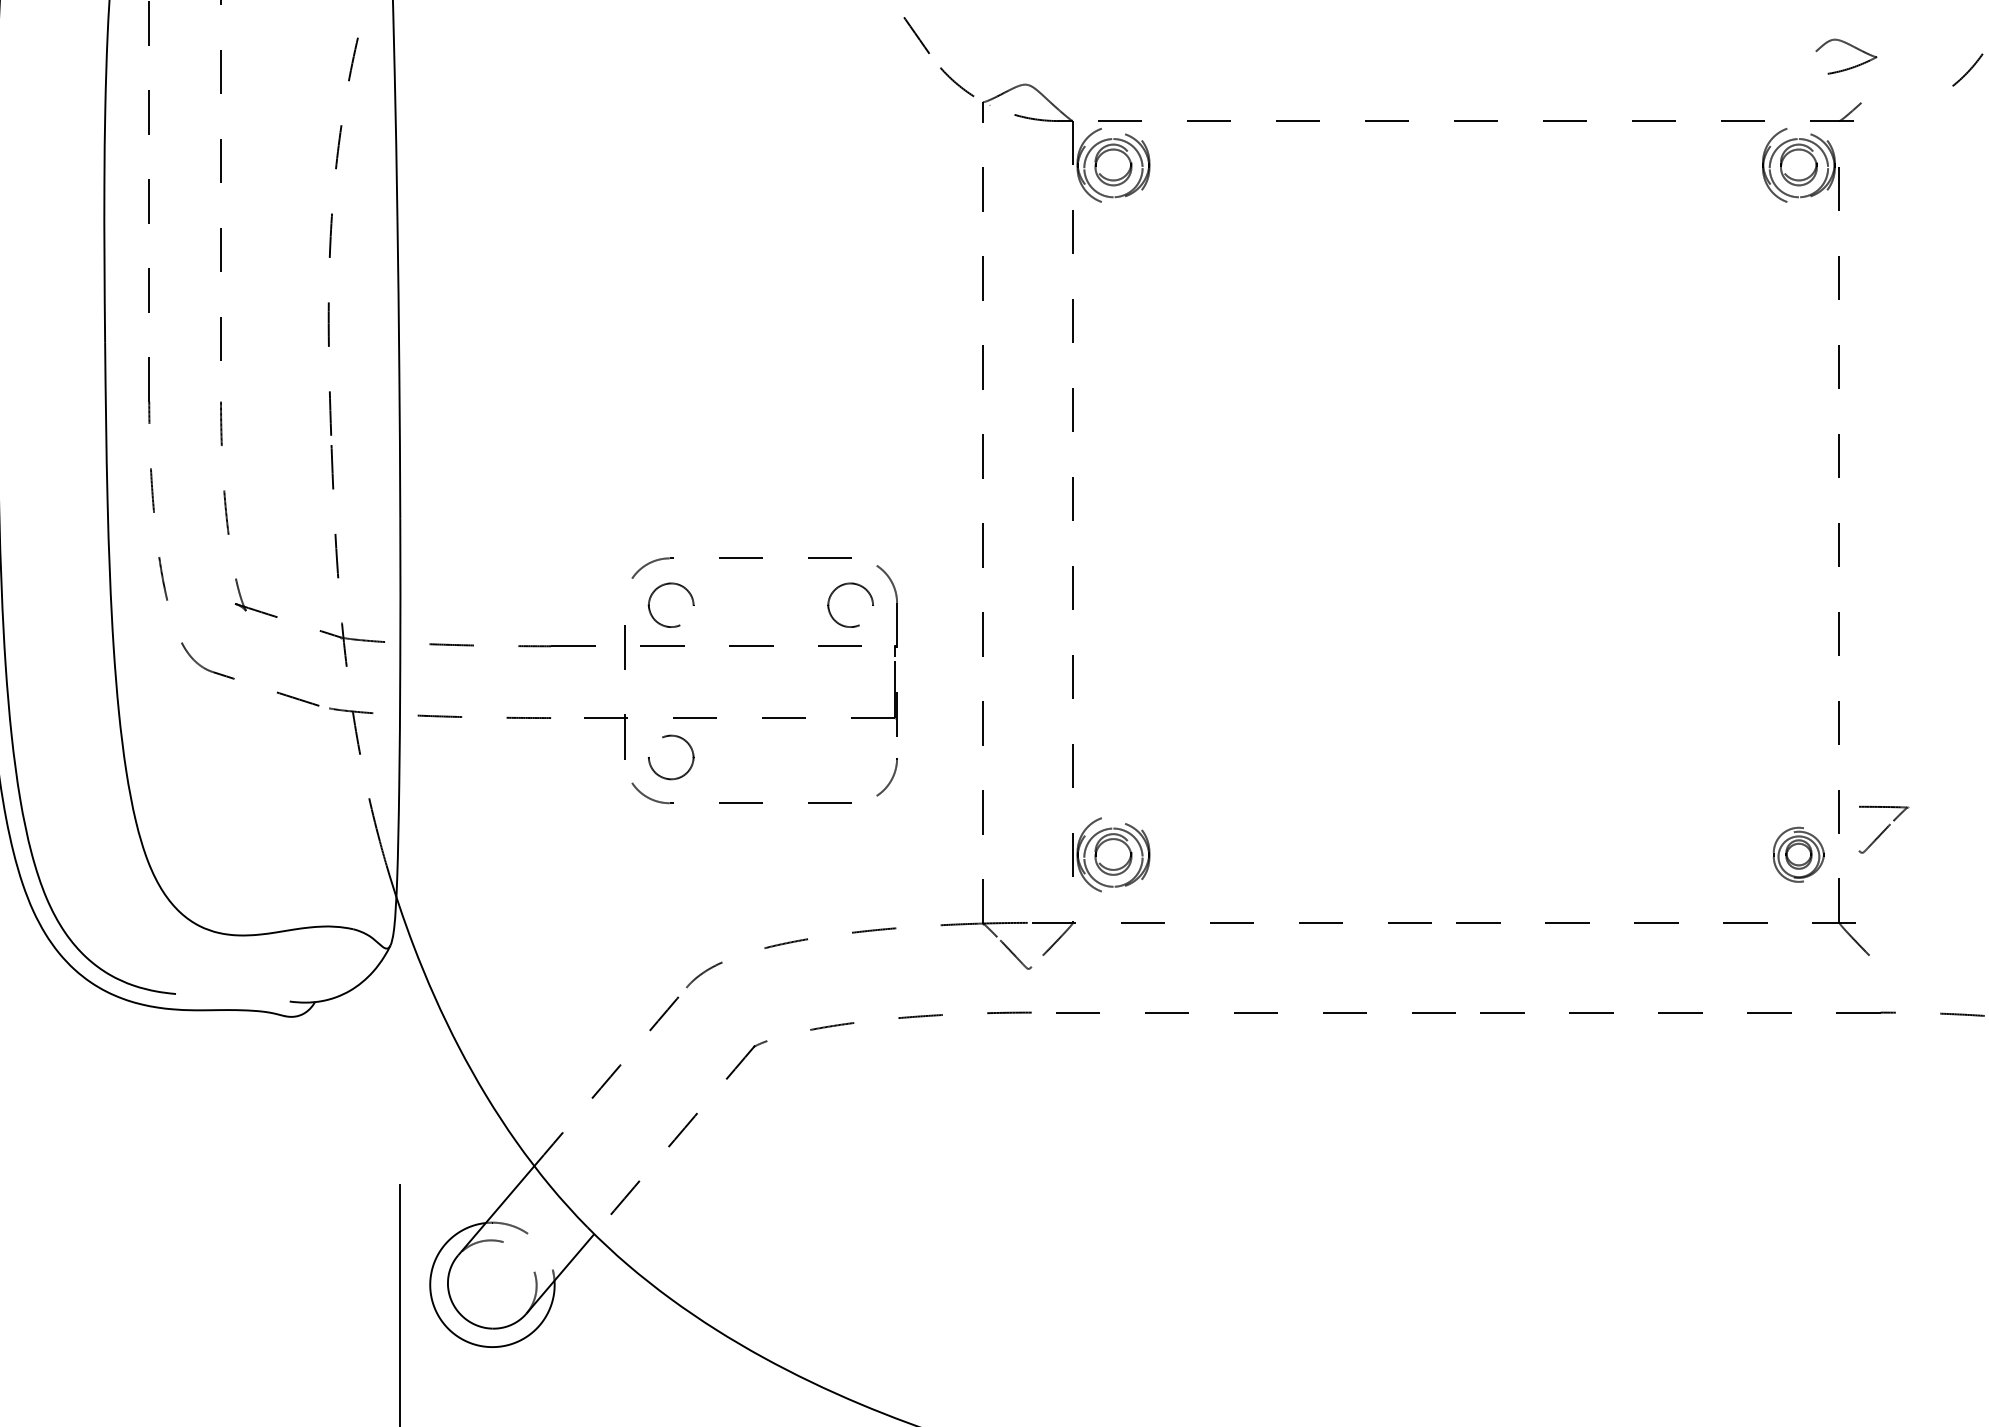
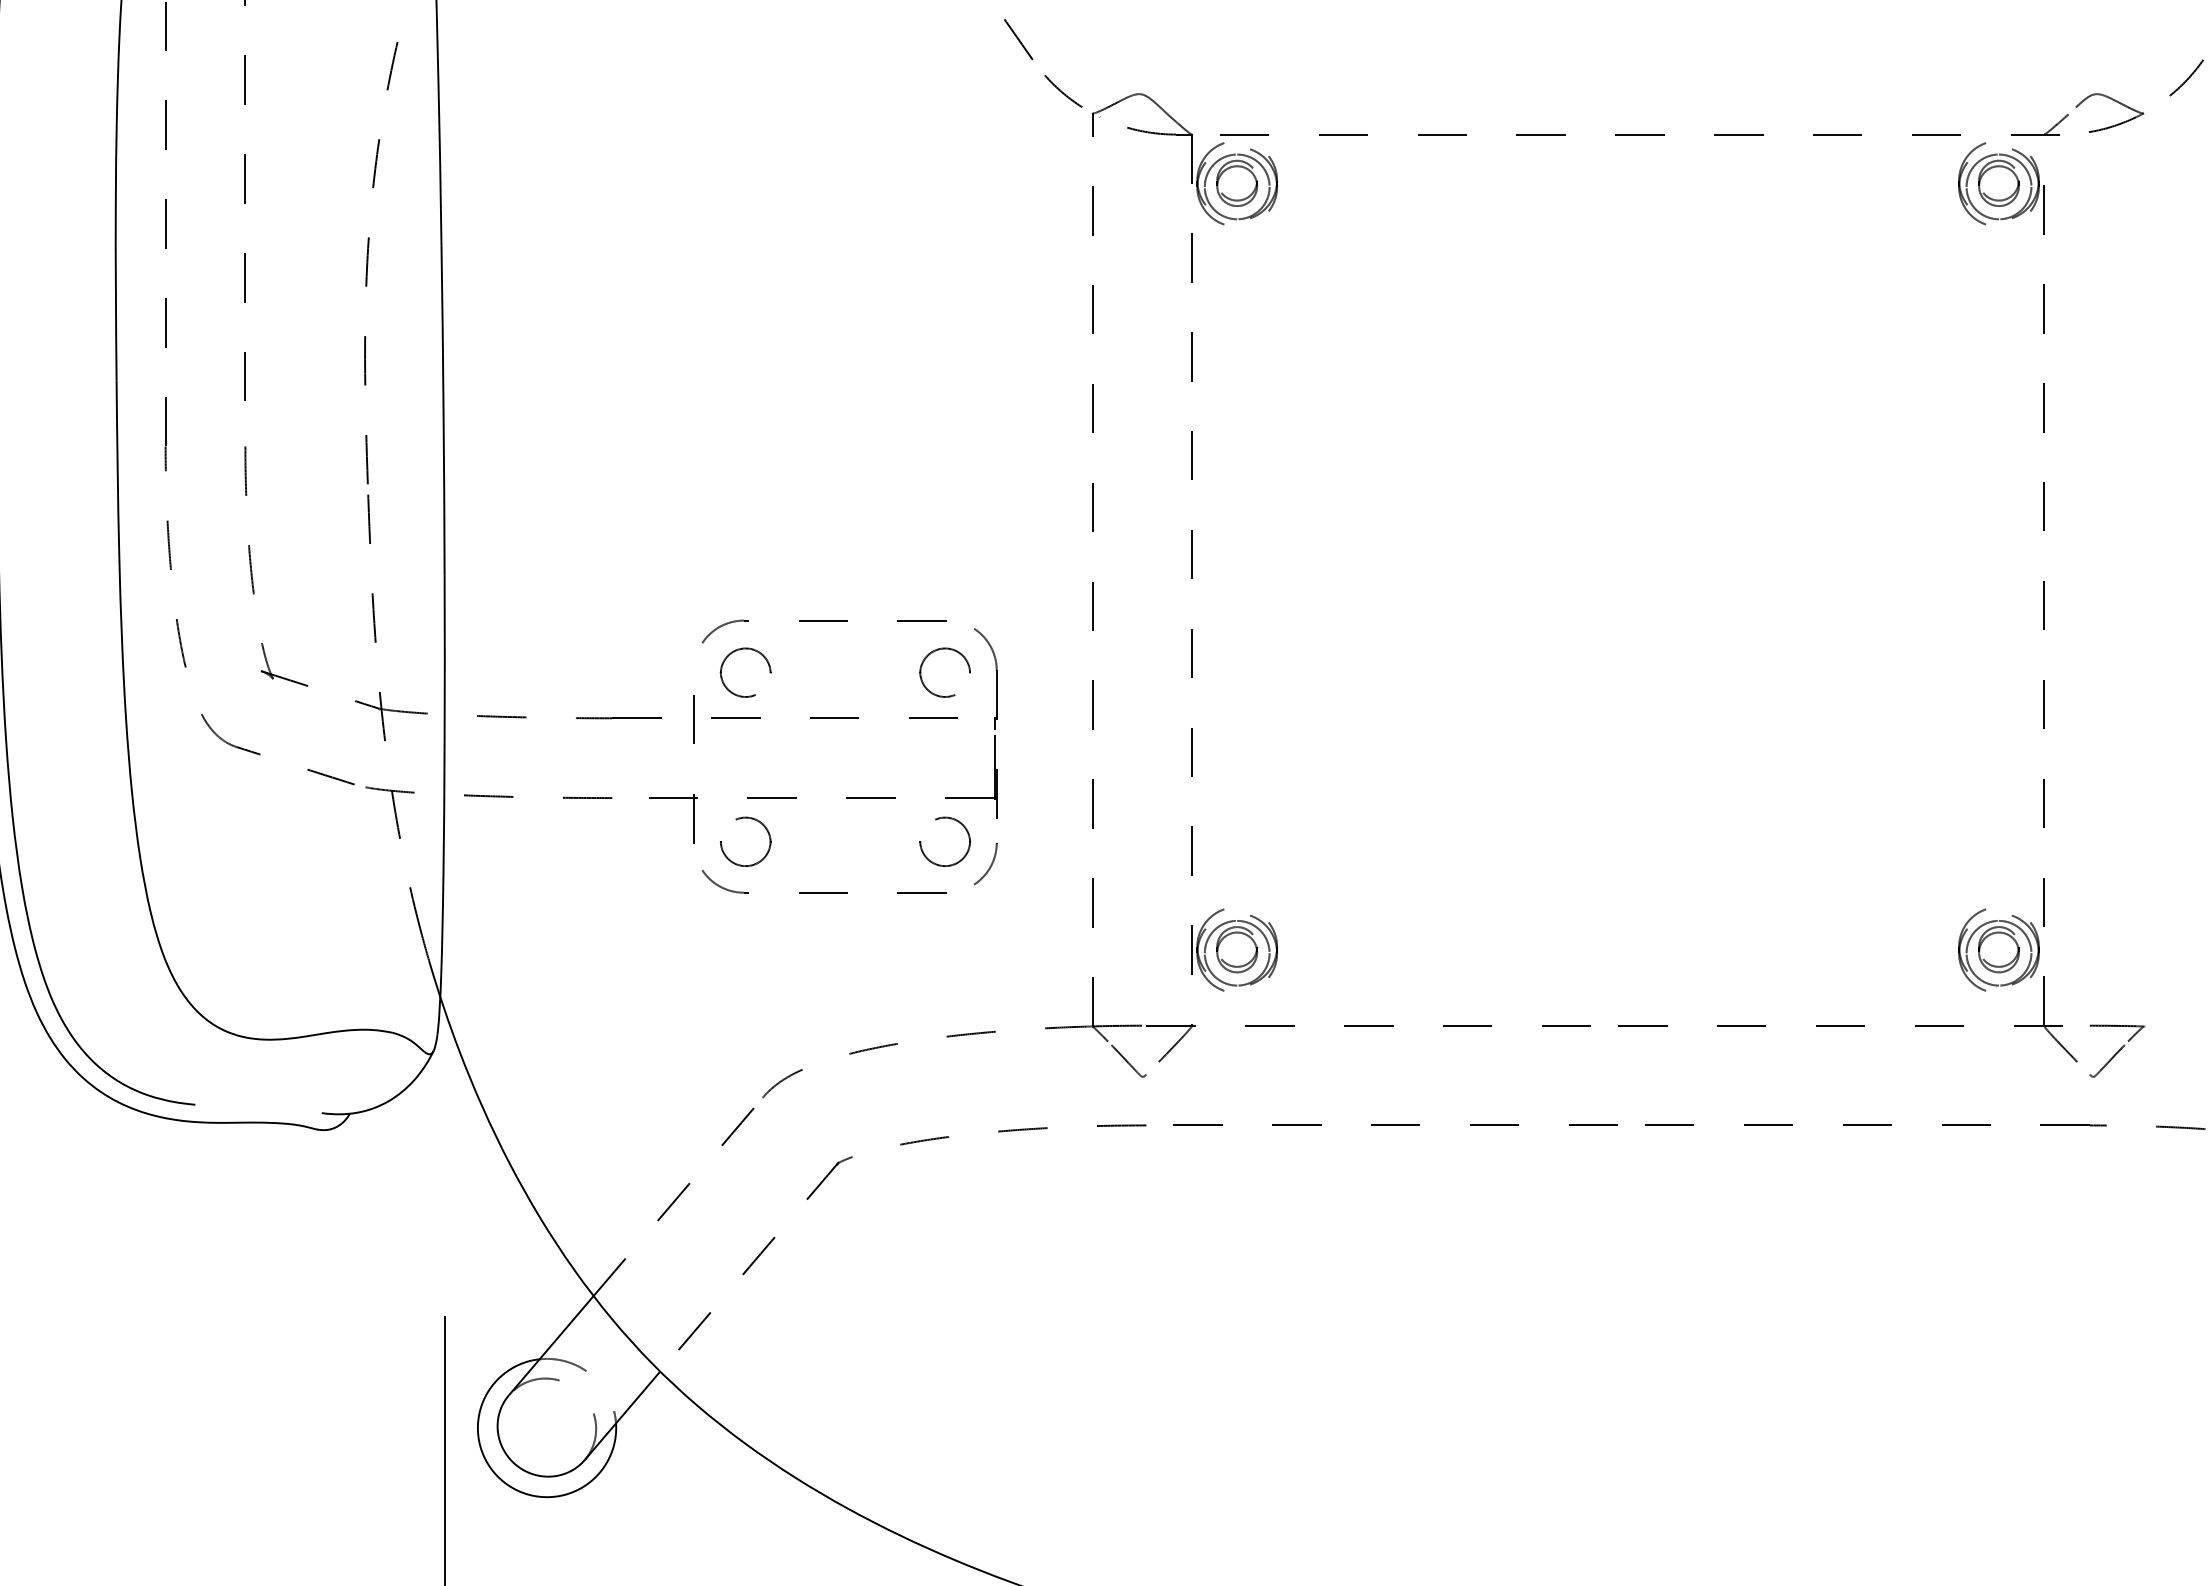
part: (1850, 46) -> (2114, 101), moved
part: (842, 738) -> (936, 820), added
part: (1883, 829) -> (2117, 1050), moved
part: (1798, 854) -> (1998, 949), size x1.43

